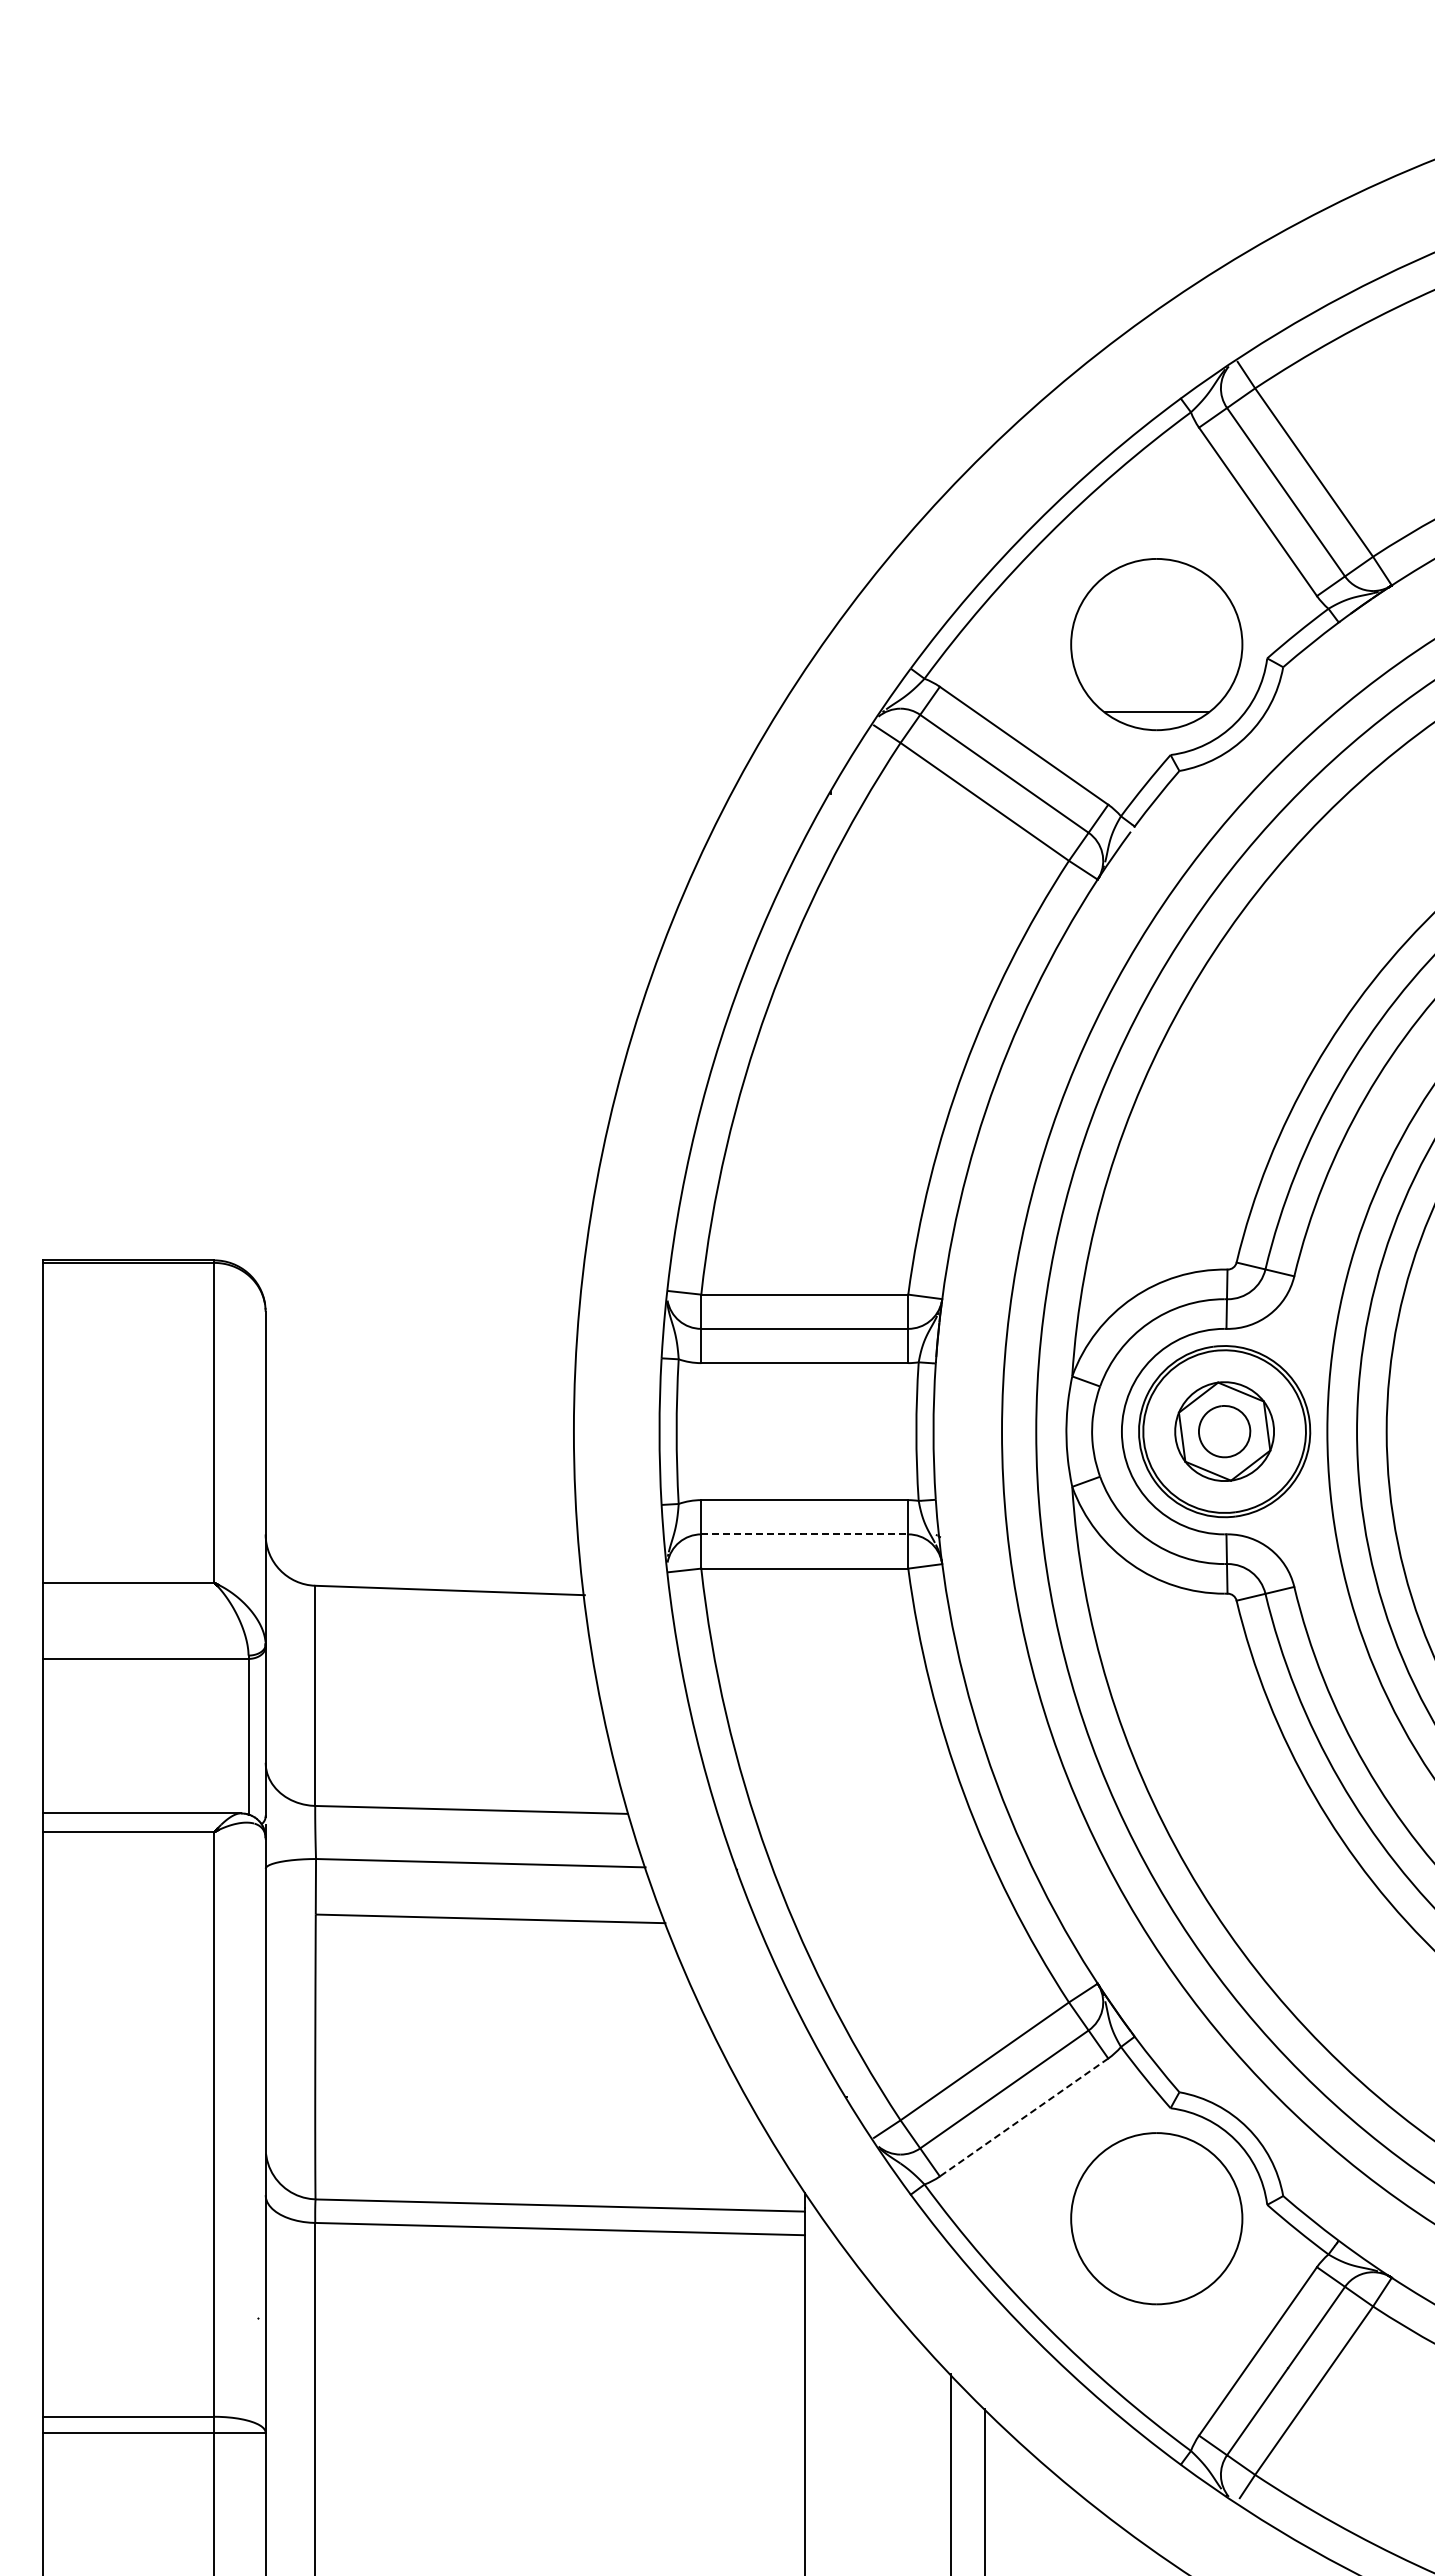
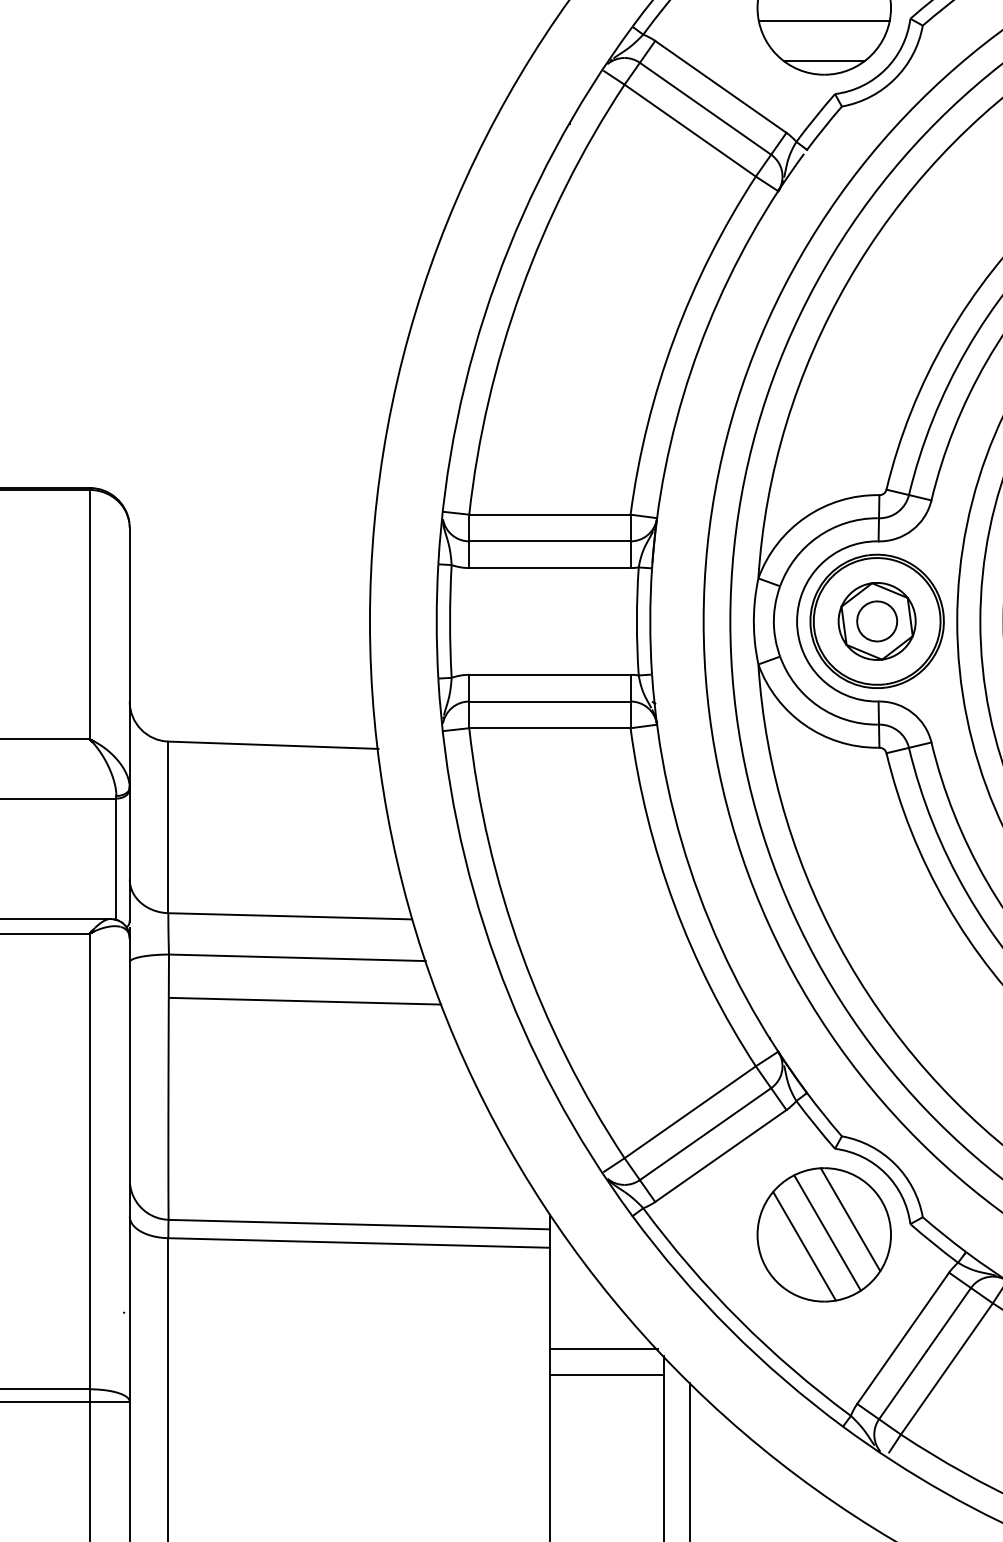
line: (1156, 661) -> (824, 21), added
line: (805, 1534) -> (550, 701), dashed -> solid
line: (1024, 2117) -> (721, 1156), dashed -> solid
line: (1190, 2199) -> (850, 1219), added
line: (1160, 2216) -> (827, 1233), added
line: (1131, 2233) -> (804, 1246), added
line: (874, 2365) -> (604, 1349), added
line: (877, 2398) -> (606, 1375), added

